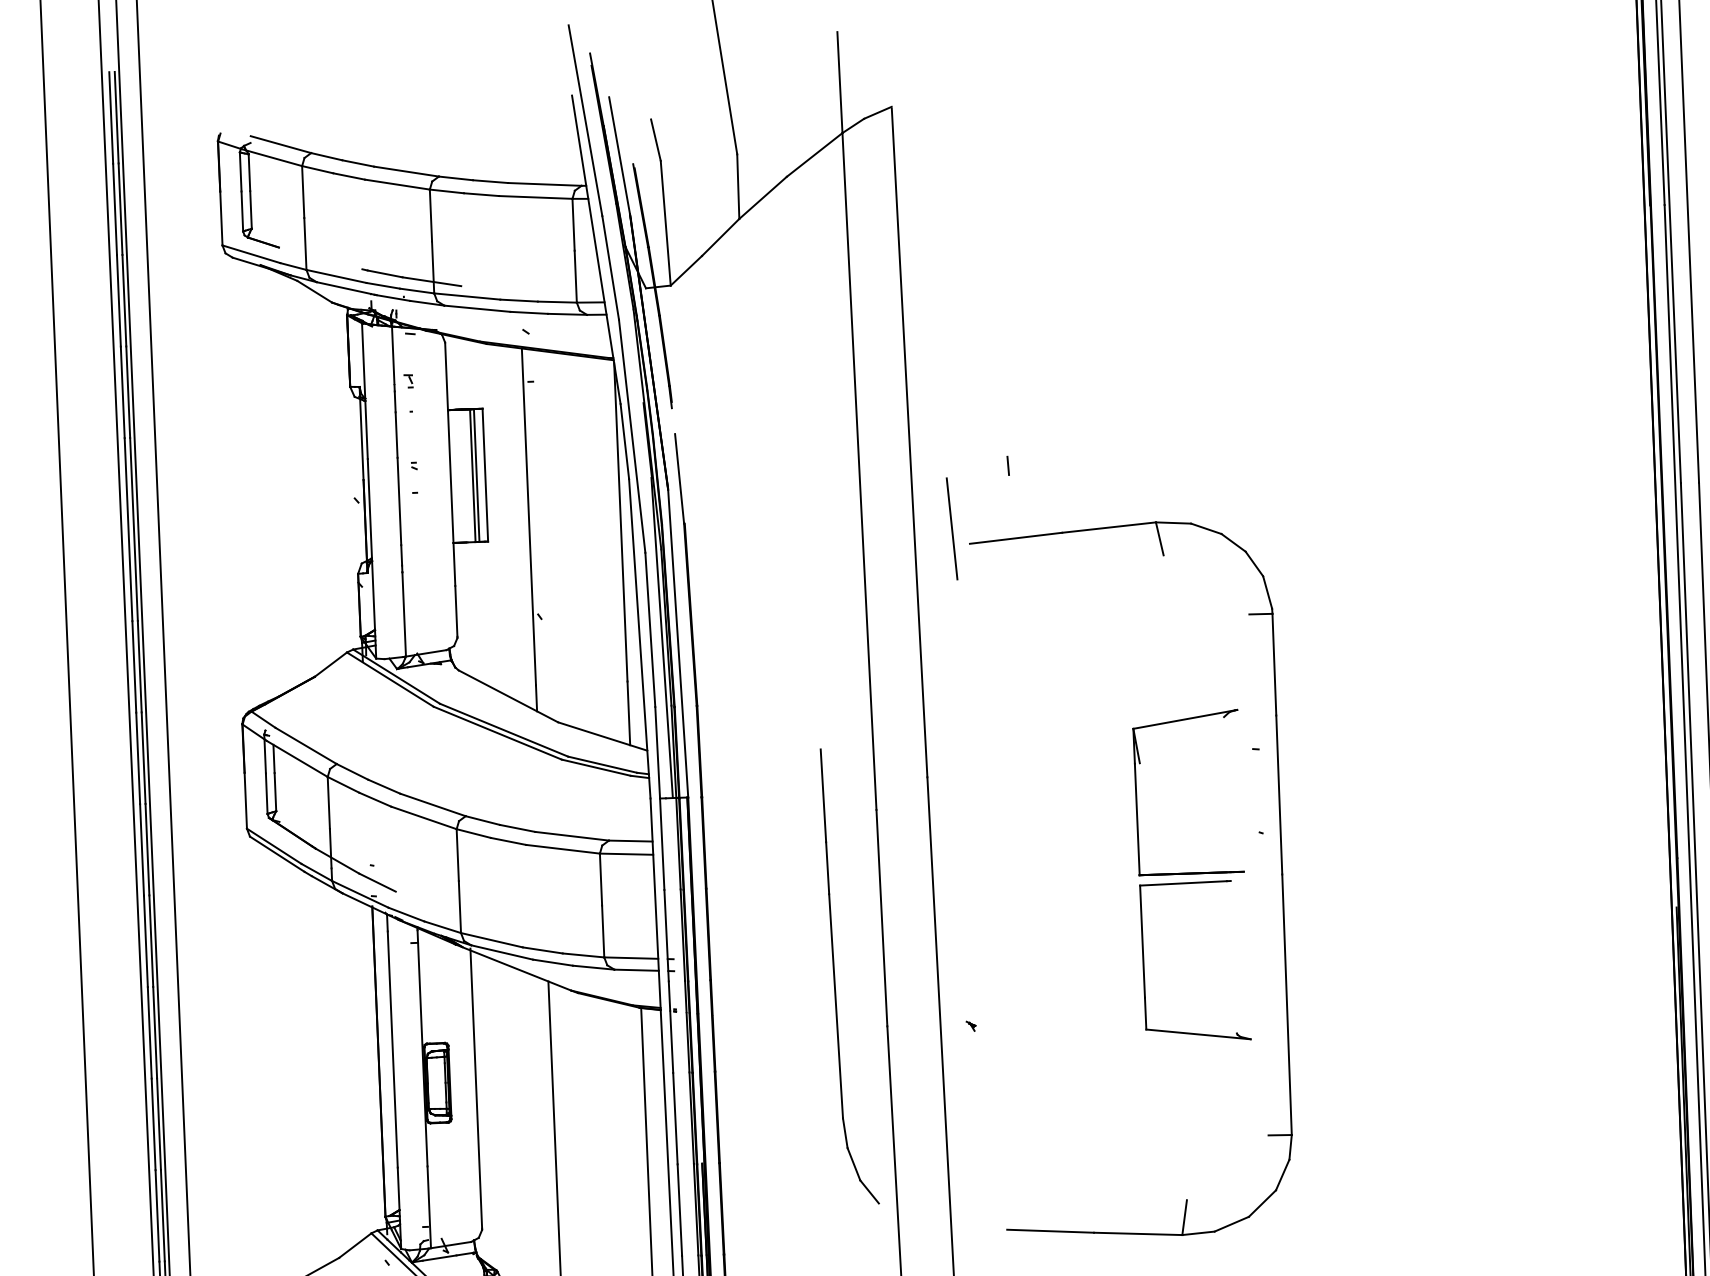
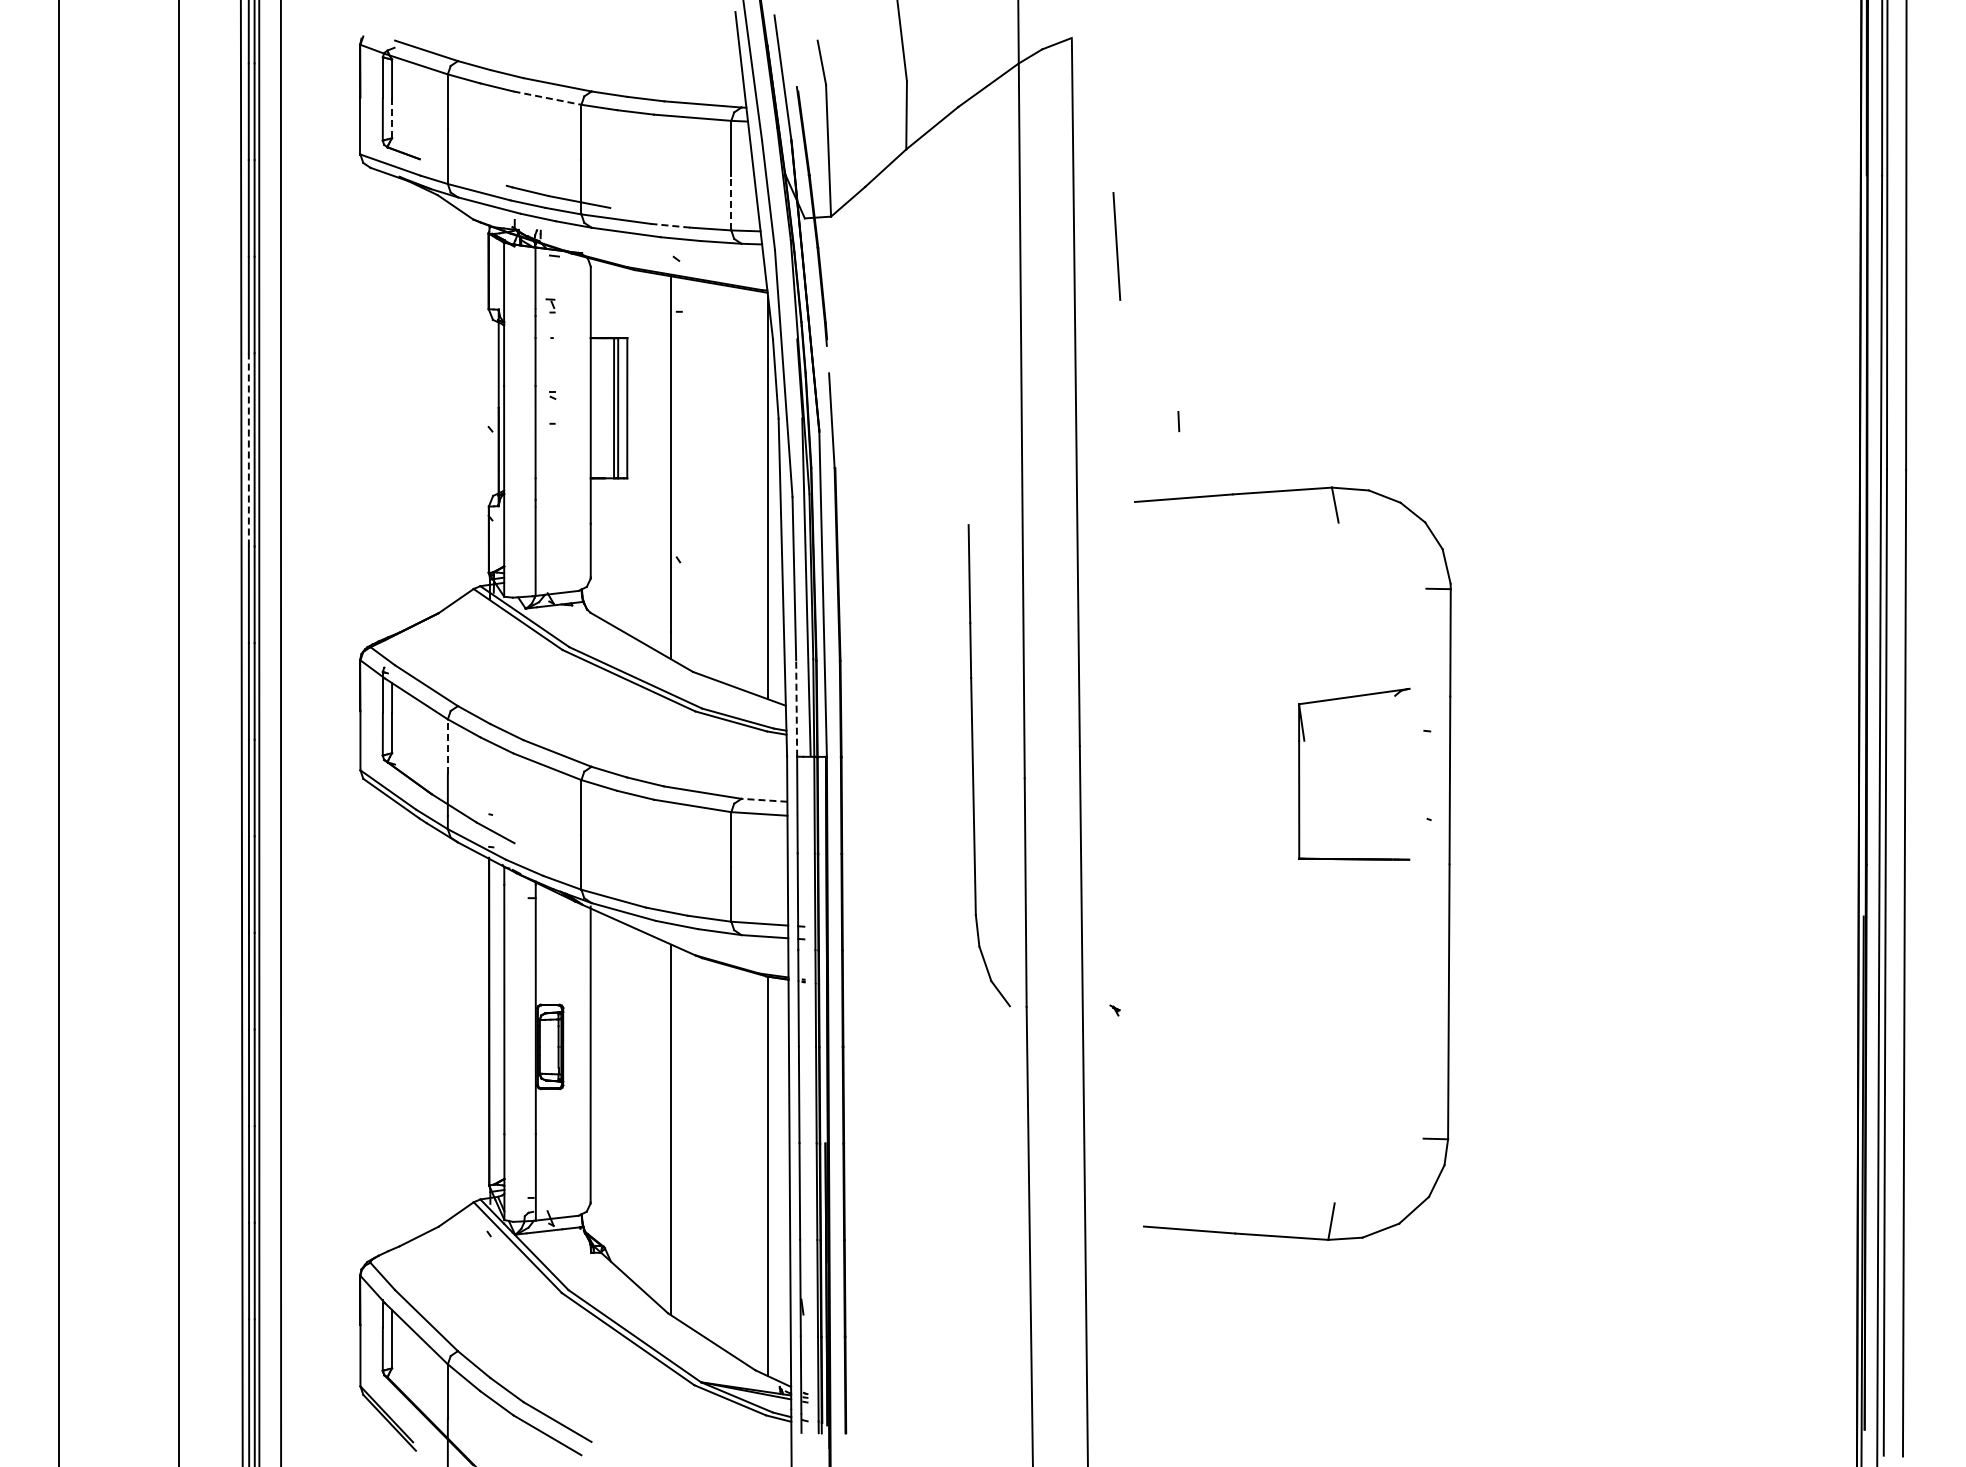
line: (397, 184) -> (547, 98), solid -> dashed
line: (251, 210) -> (392, 118), solid -> dashed
line: (575, 276) -> (731, 202), solid -> dashed
line: (519, 300) -> (670, 225), solid -> dashed
line: (951, 528) -> (1116, 246), moved
line: (128, 529) -> (248, 449), solid -> dashed
line: (657, 751) -> (796, 707), solid -> dashed
line: (328, 802) -> (447, 746), solid -> dashed
line: (629, 841) -> (763, 800), solid -> dashed
part: (1144, 963) -> (1300, 952), removed
part: (834, 976) -> (973, 765), moved

